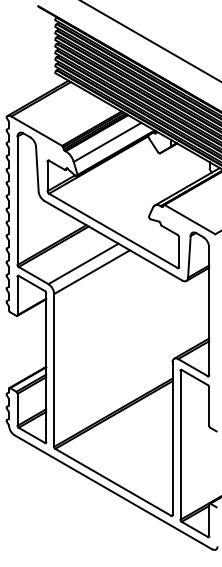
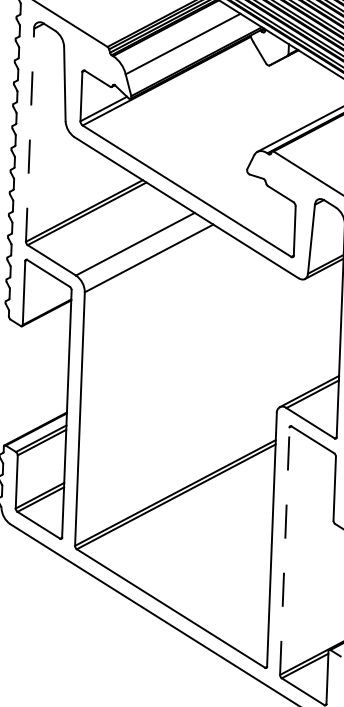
line: (17, 200) -> (29, 134), solid -> dashed
line: (180, 445) -> (284, 551), solid -> dashed

